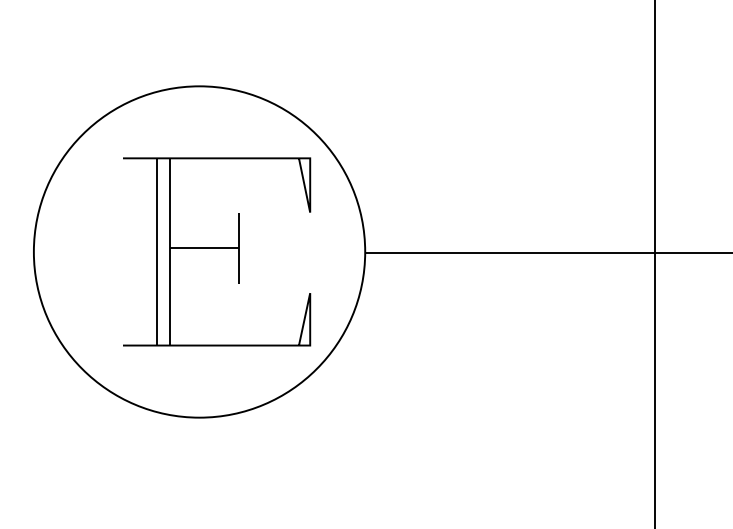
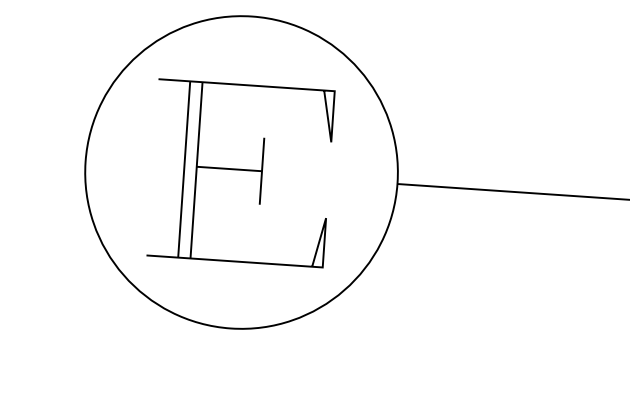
part: (217, 251) -> (241, 172), moved

